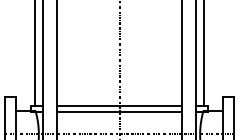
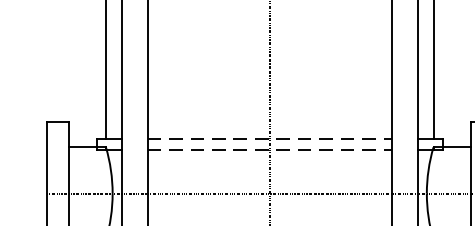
line: (119, 106) -> (269, 139), solid -> dashed
line: (119, 112) -> (269, 150), solid -> dashed

